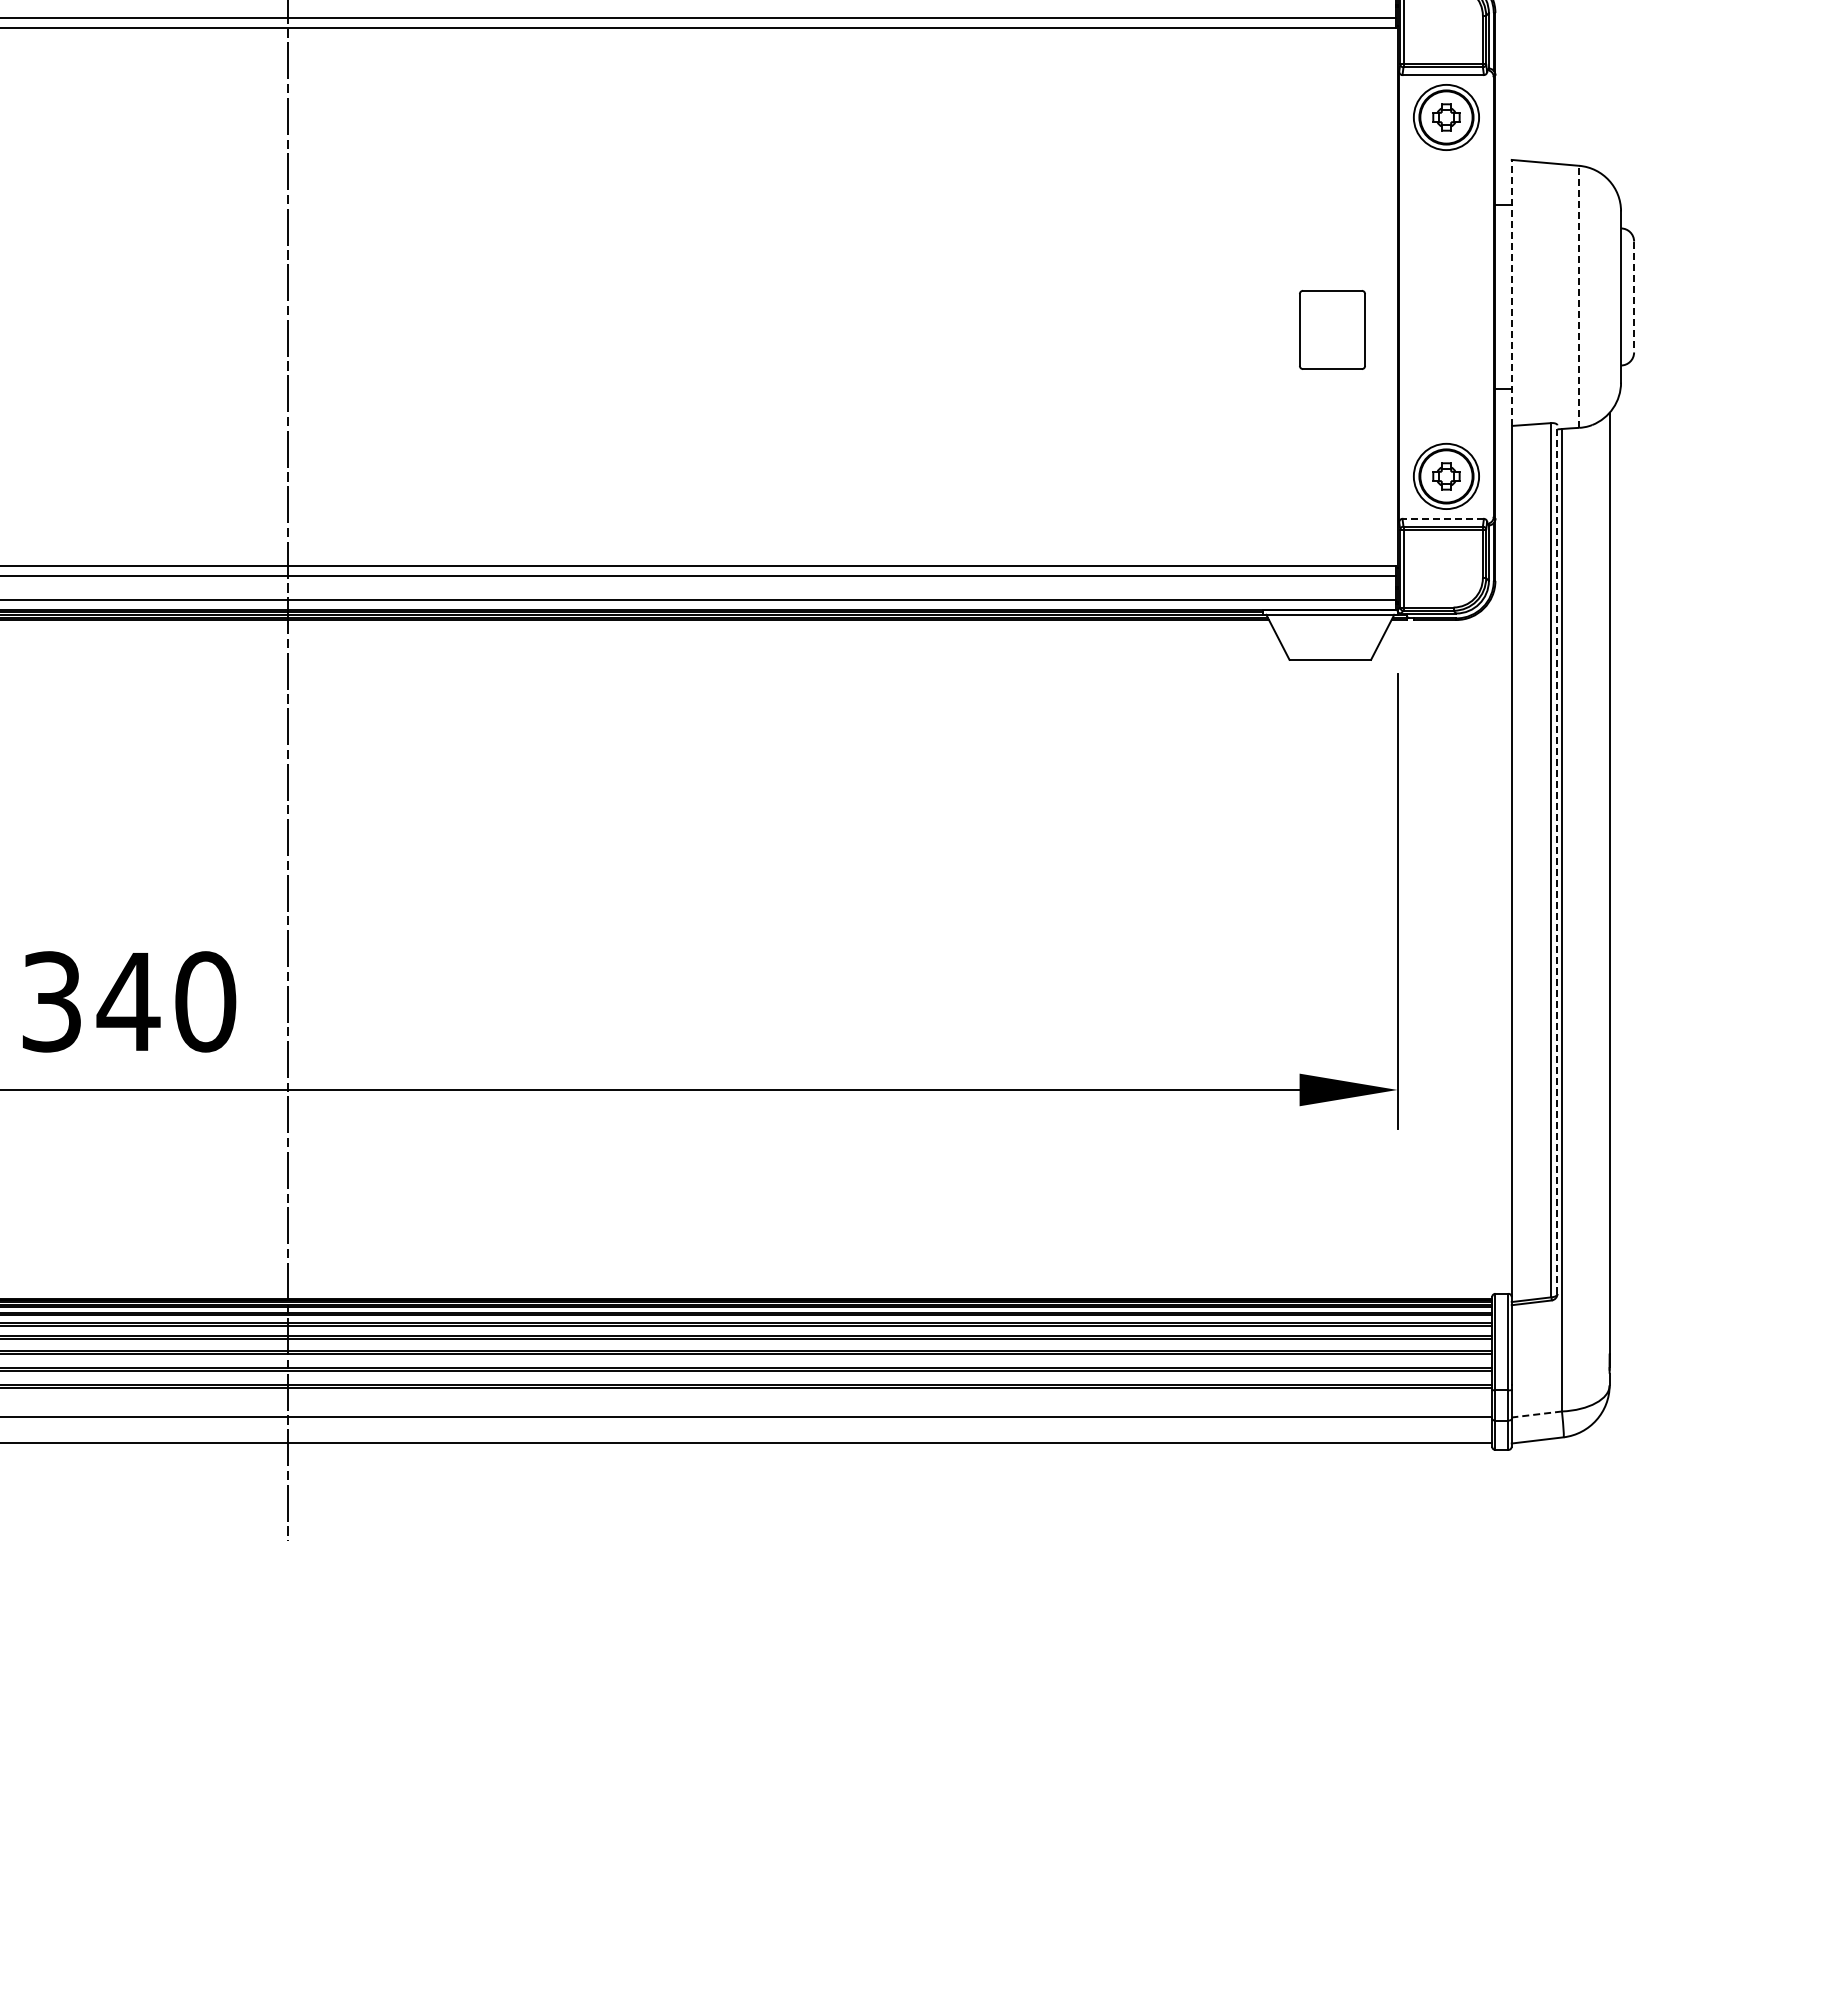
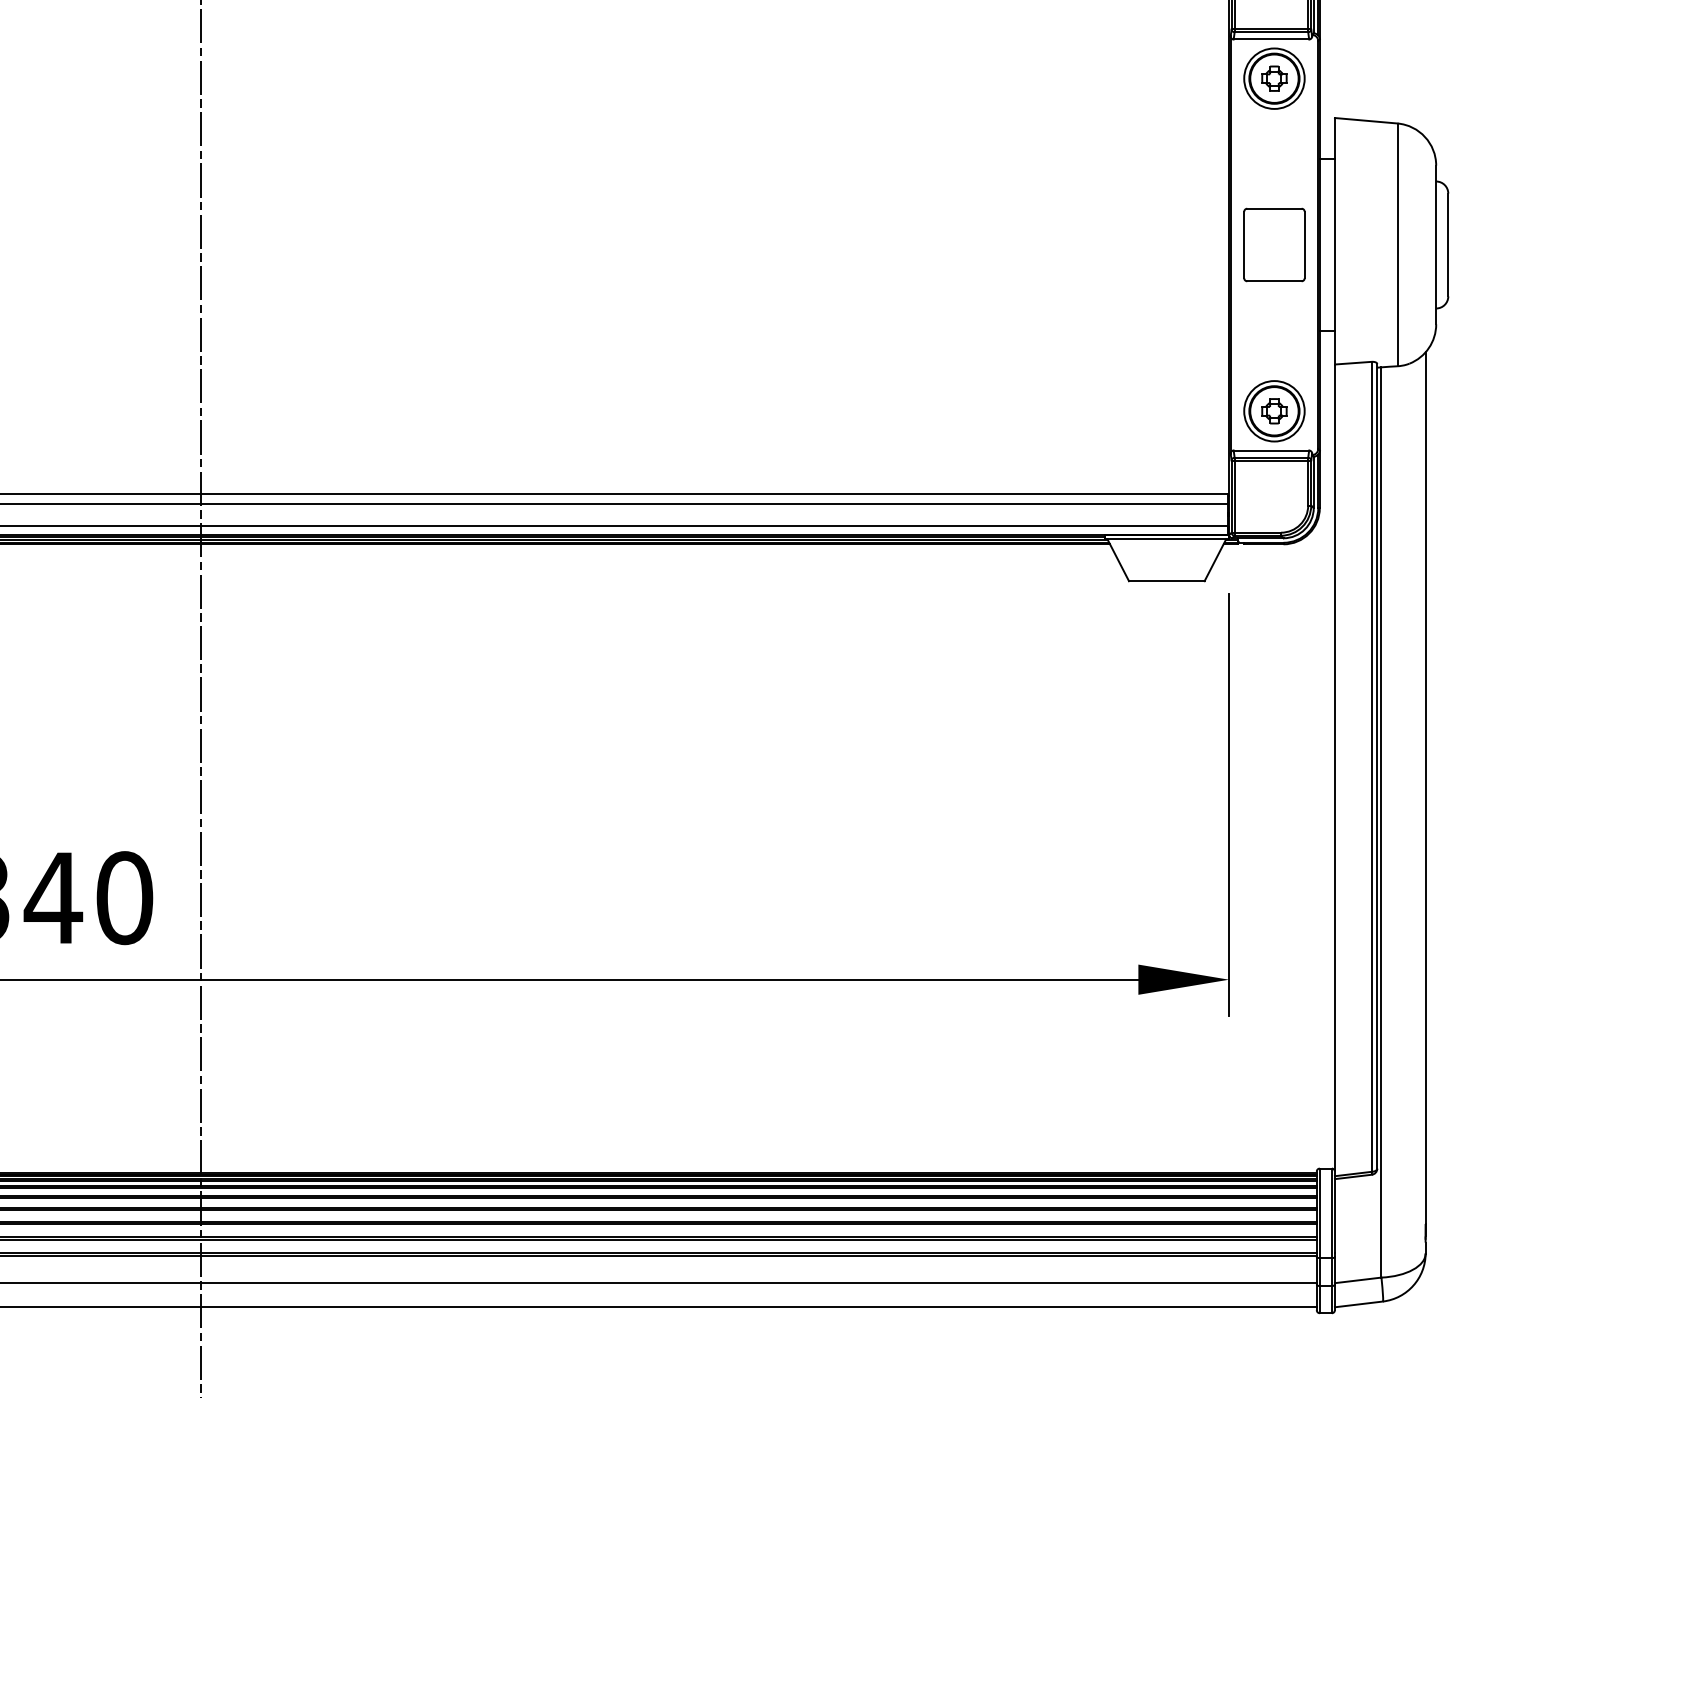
line: (1511, 292) -> (1334, 240), dashed -> solid
line: (1579, 296) -> (1397, 244), dashed -> solid
line: (1634, 297) -> (1448, 245), dashed -> solid
part: (1332, 329) -> (1274, 244), moved
line: (1443, 518) -> (1271, 450), dashed -> solid
line: (1557, 859) -> (1377, 766), dashed -> solid
line: (1536, 1414) -> (1357, 1280), dashed -> solid

